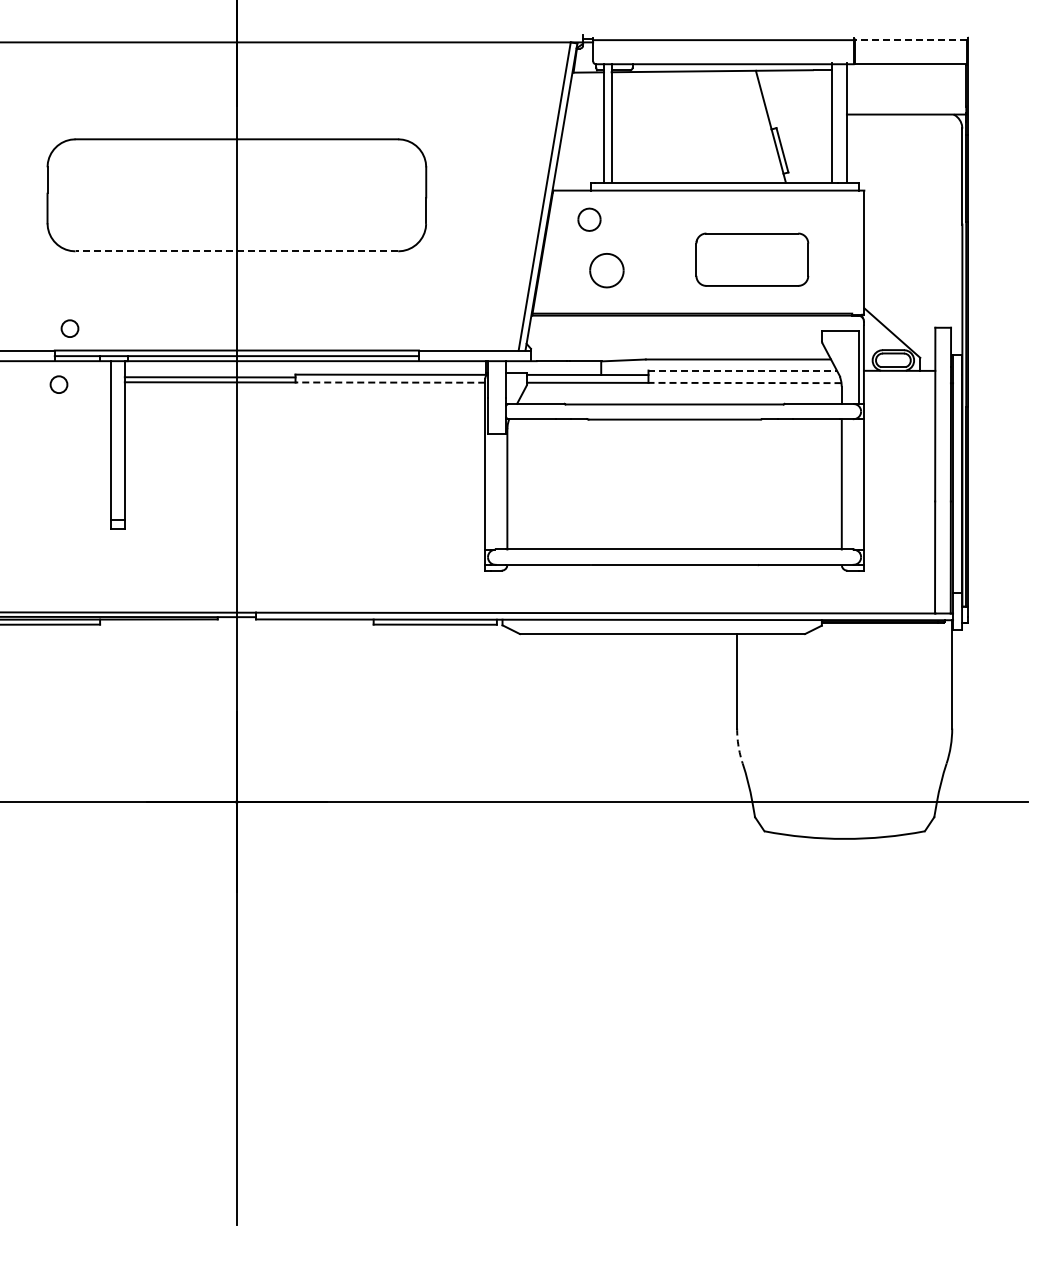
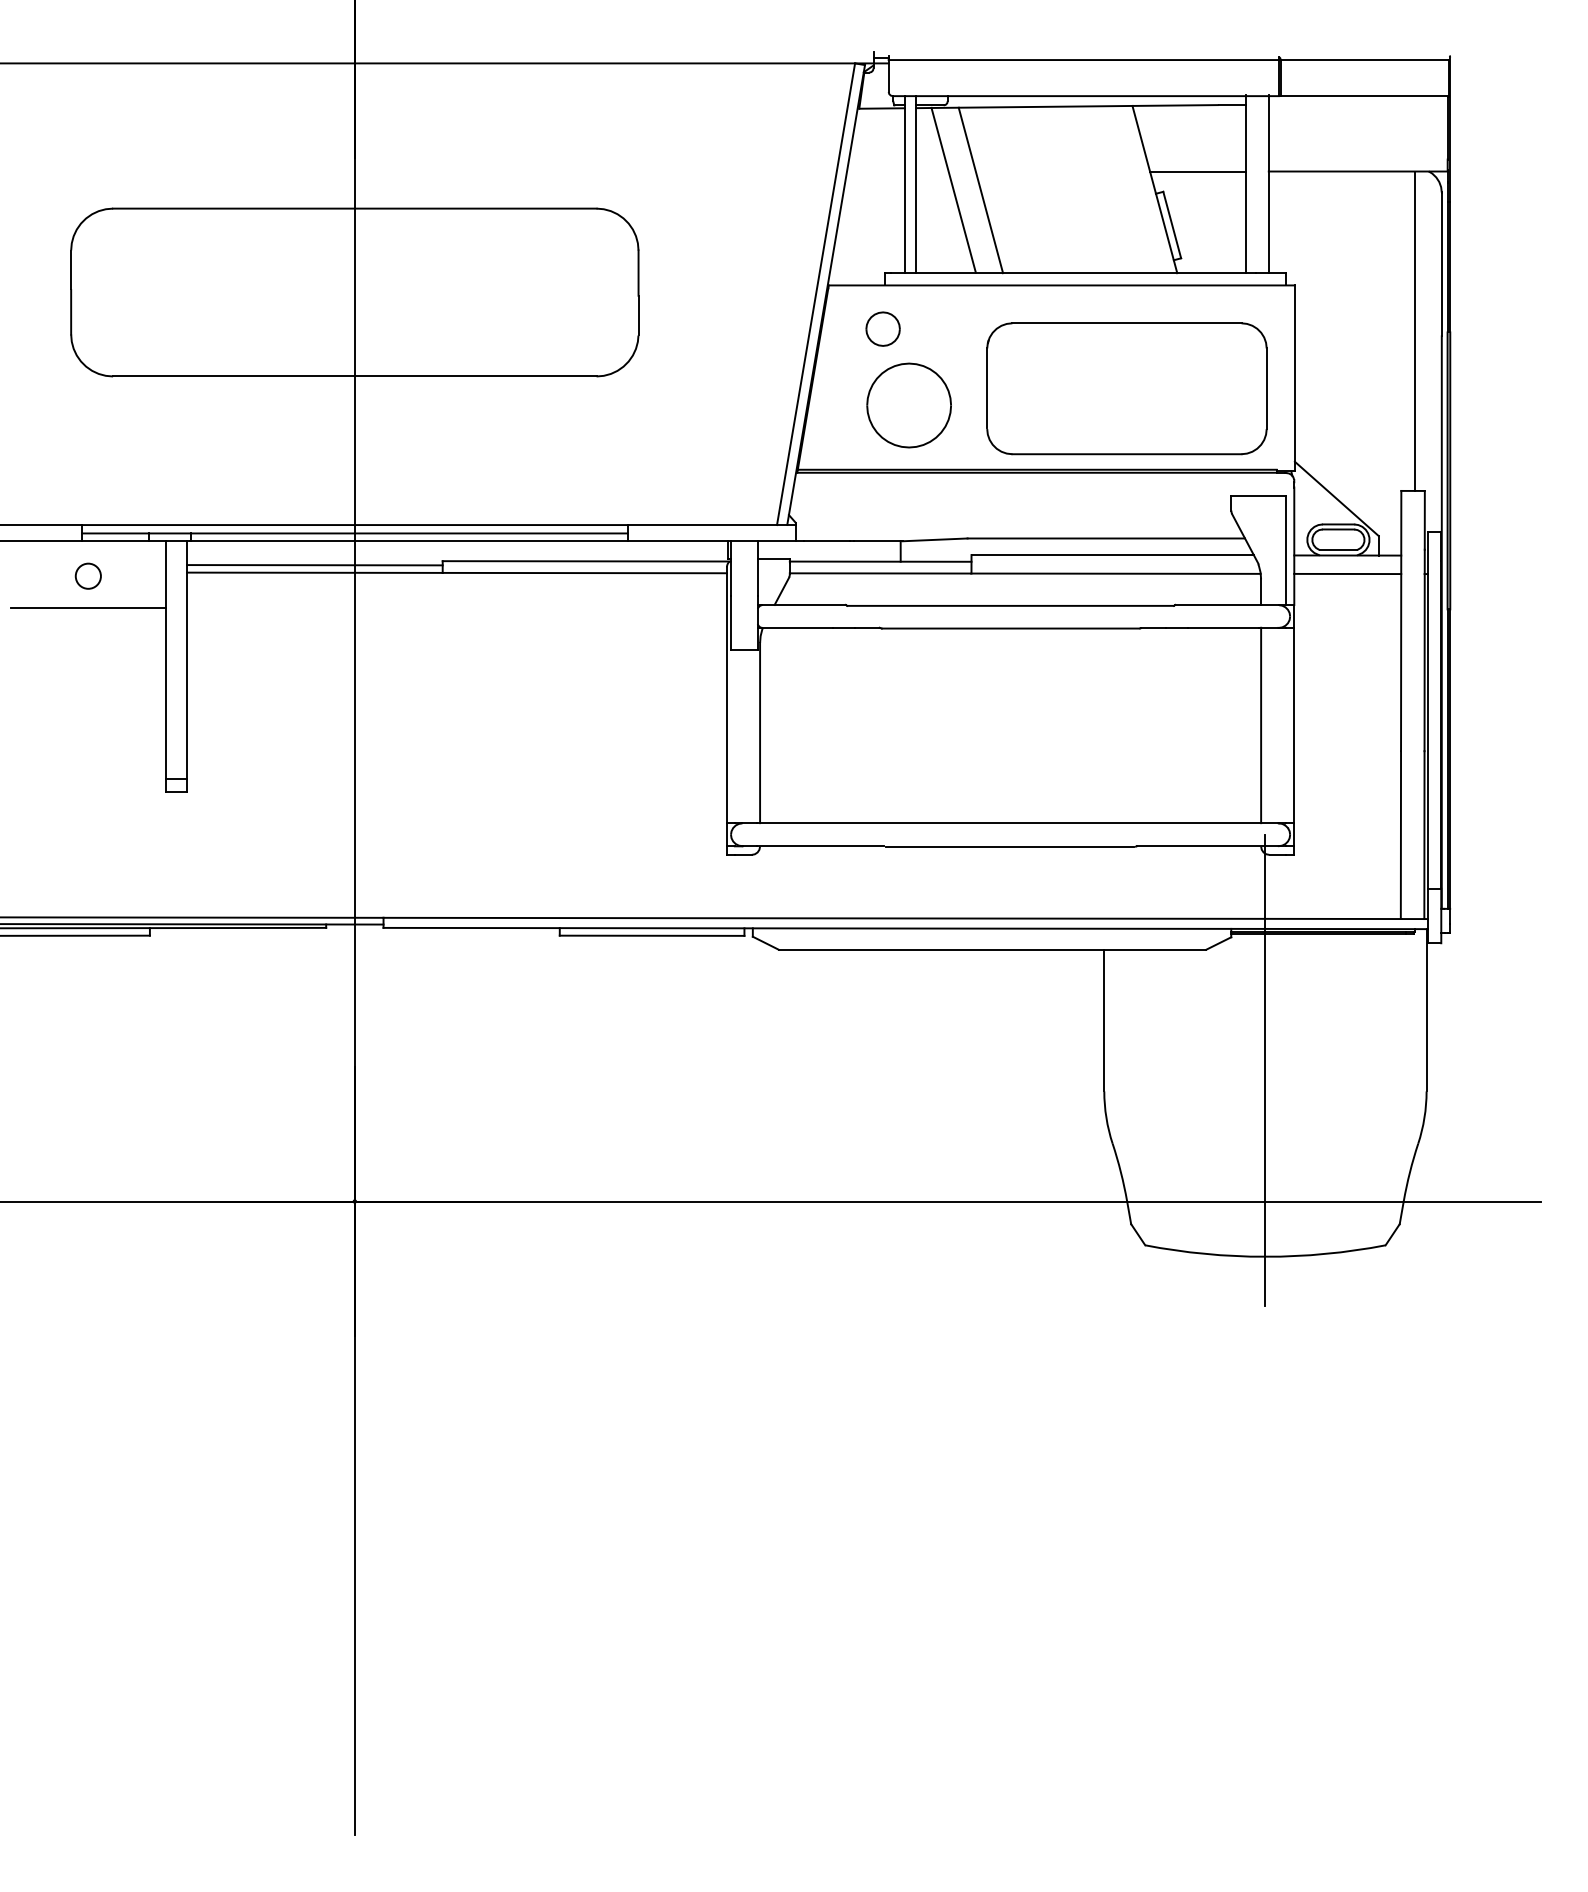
line: (910, 40) -> (1364, 60), dashed -> solid
line: (799, 114) -> (1197, 171), added
line: (654, 126) -> (980, 189), added
line: (636, 127) -> (953, 190), added
line: (944, 220) -> (1415, 330), added
line: (236, 251) -> (354, 376), dashed -> solid
part: (752, 259) -> (1127, 388), size x1.67
part: (606, 270) -> (908, 405), size x1.67
circle: (69, 328) -> (104, 492), removed
line: (743, 370) -> (1113, 554), dashed -> solid
line: (390, 382) -> (585, 572), dashed -> solid
line: (744, 383) -> (1115, 574), dashed -> solid
line: (899, 383) -> (1347, 574), added
line: (58, 405) -> (87, 607), added
line: (844, 714) -> (1265, 1070), added
arc: (738, 746) -> (1106, 1118), dashed -> solid

